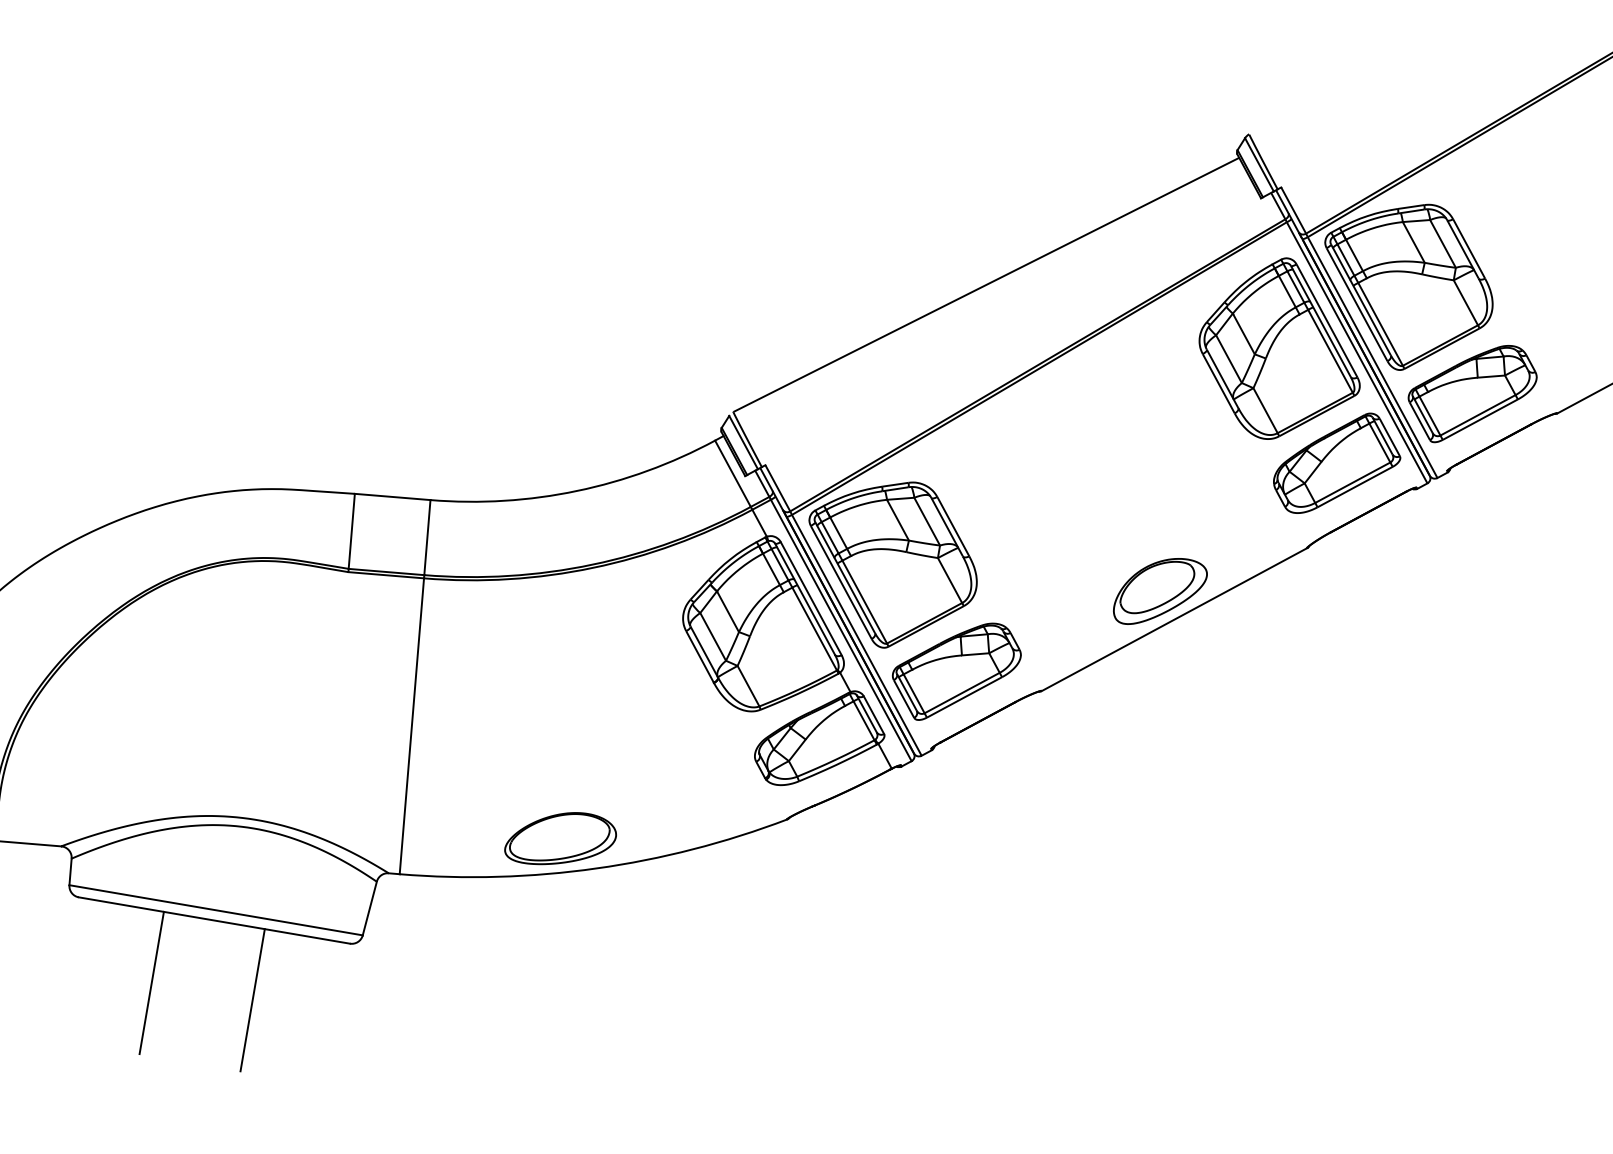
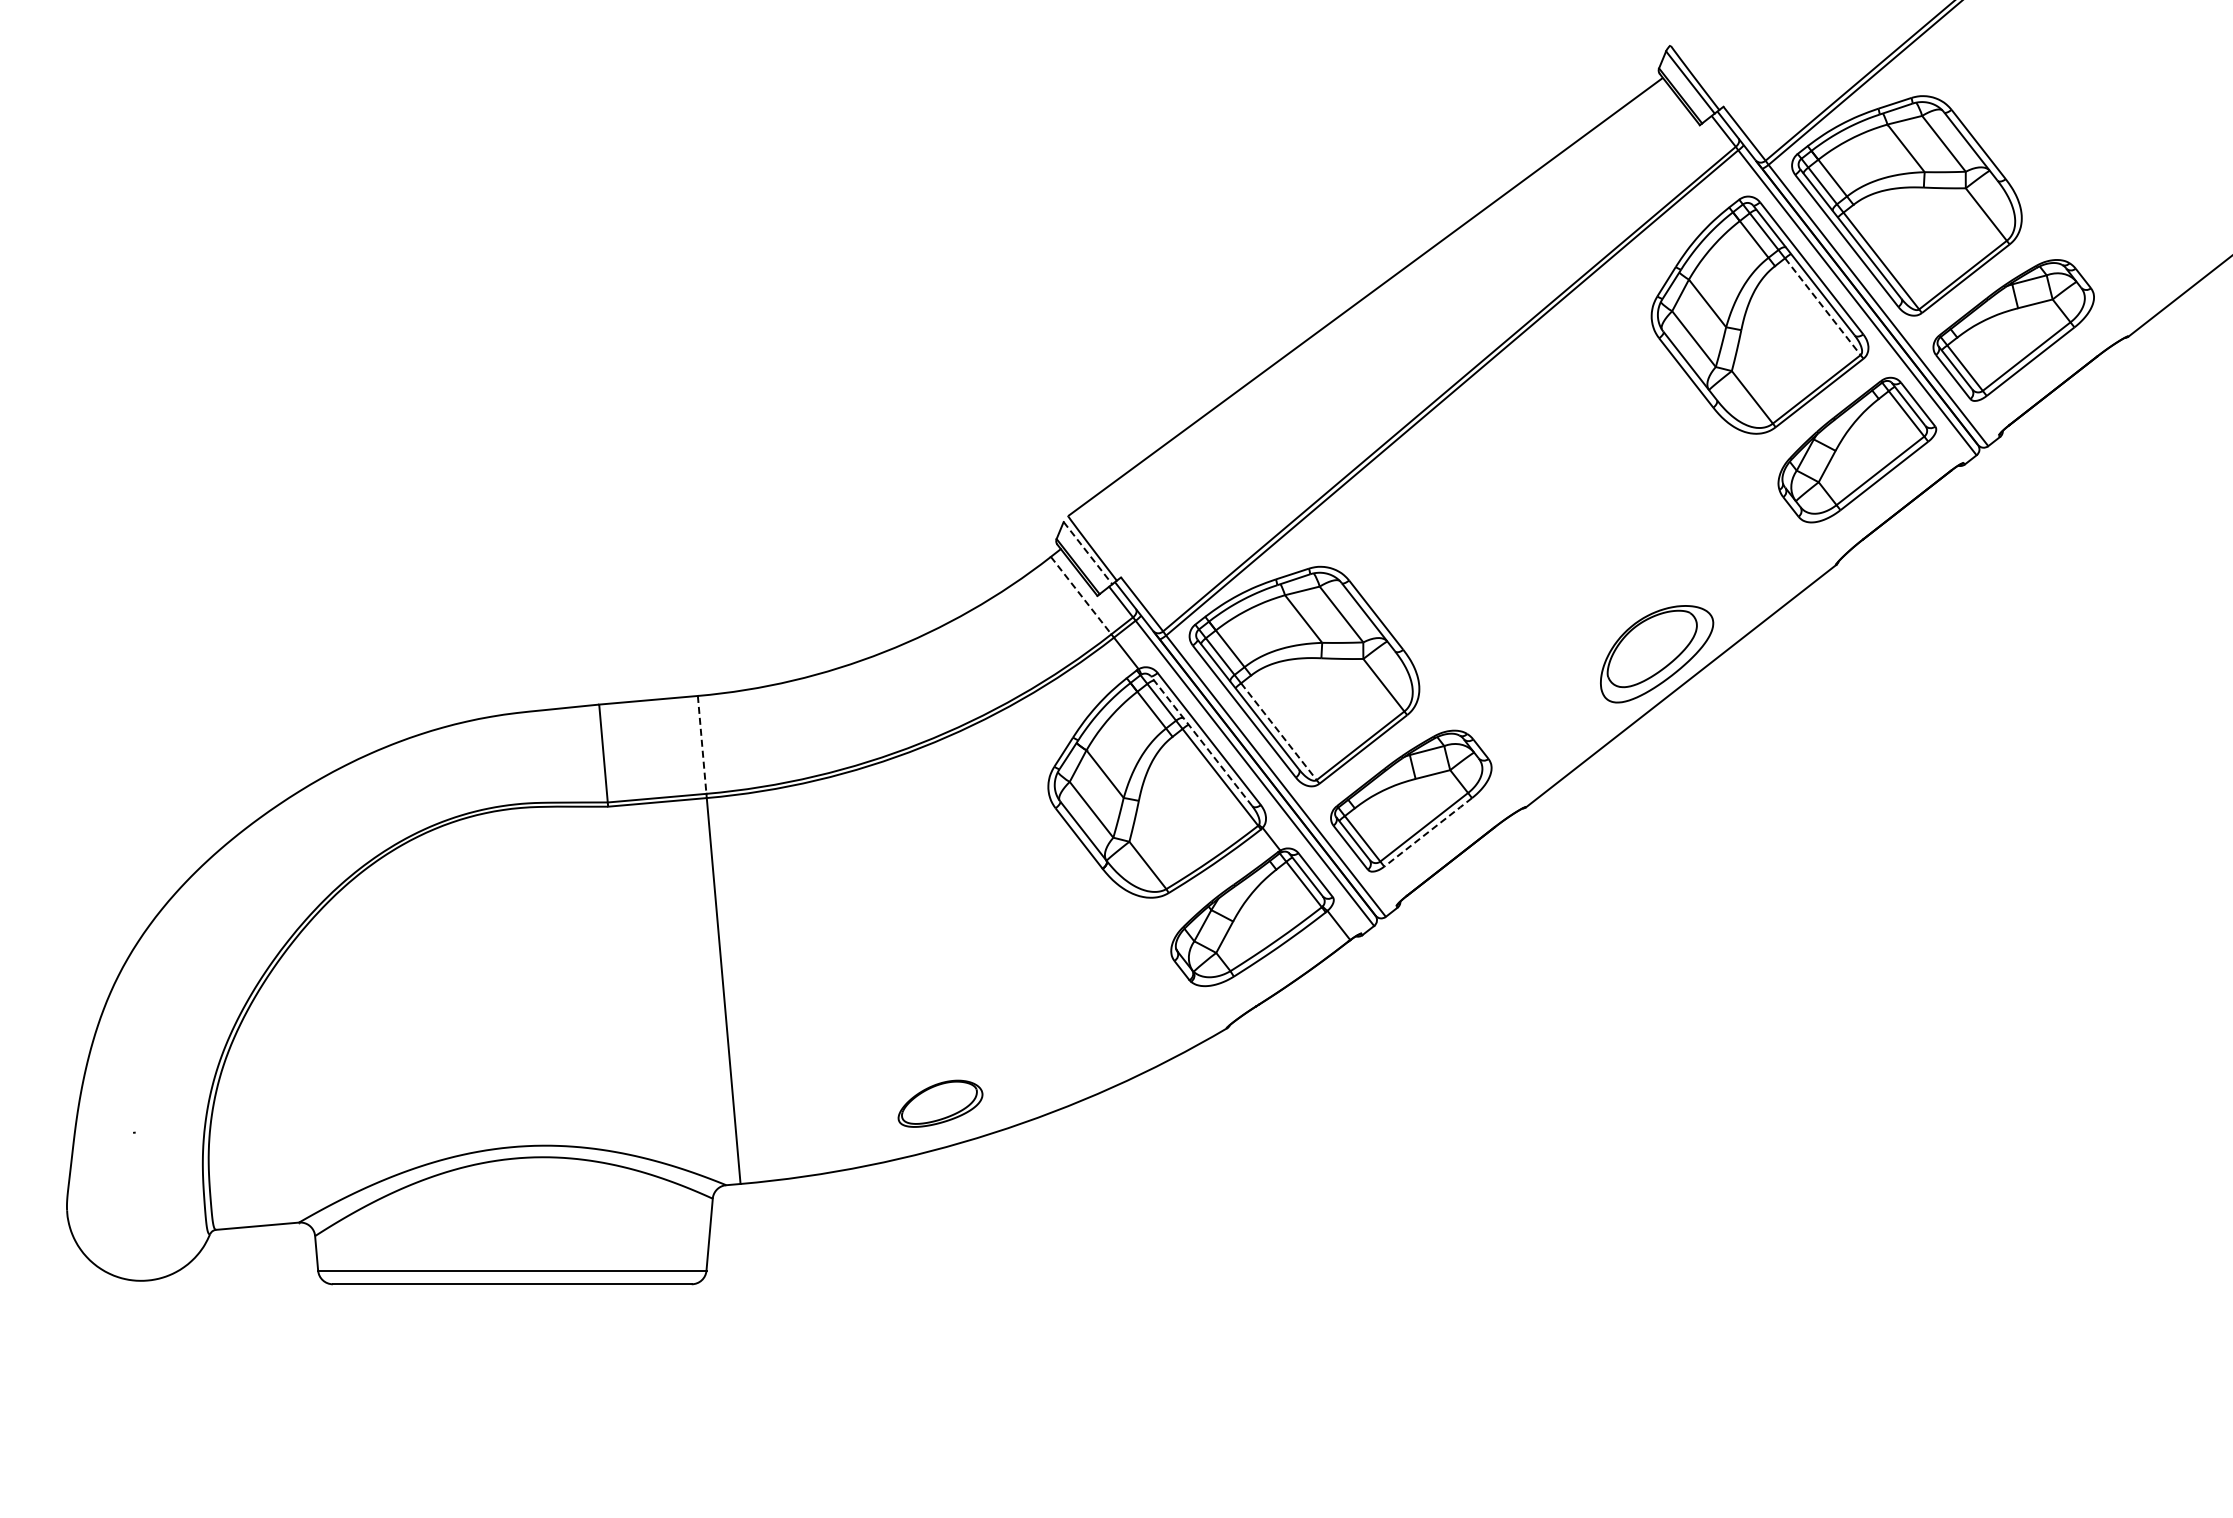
line: (1330, 351) -> (1823, 307), solid -> dashed
line: (743, 442) -> (1088, 553), solid -> dashed
line: (733, 473) -> (1081, 595), solid -> dashed
line: (427, 538) -> (702, 745), solid -> dashed
line: (805, 598) -> (1201, 740), solid -> dashed
line: (865, 602) -> (1279, 732), solid -> dashed
line: (963, 697) -> (1427, 832), solid -> dashed
part: (561, 839) -> (940, 1103), size x0.6
line: (151, 983) -> (445, 1378), removed
line: (252, 1000) -> (579, 1378), removed

